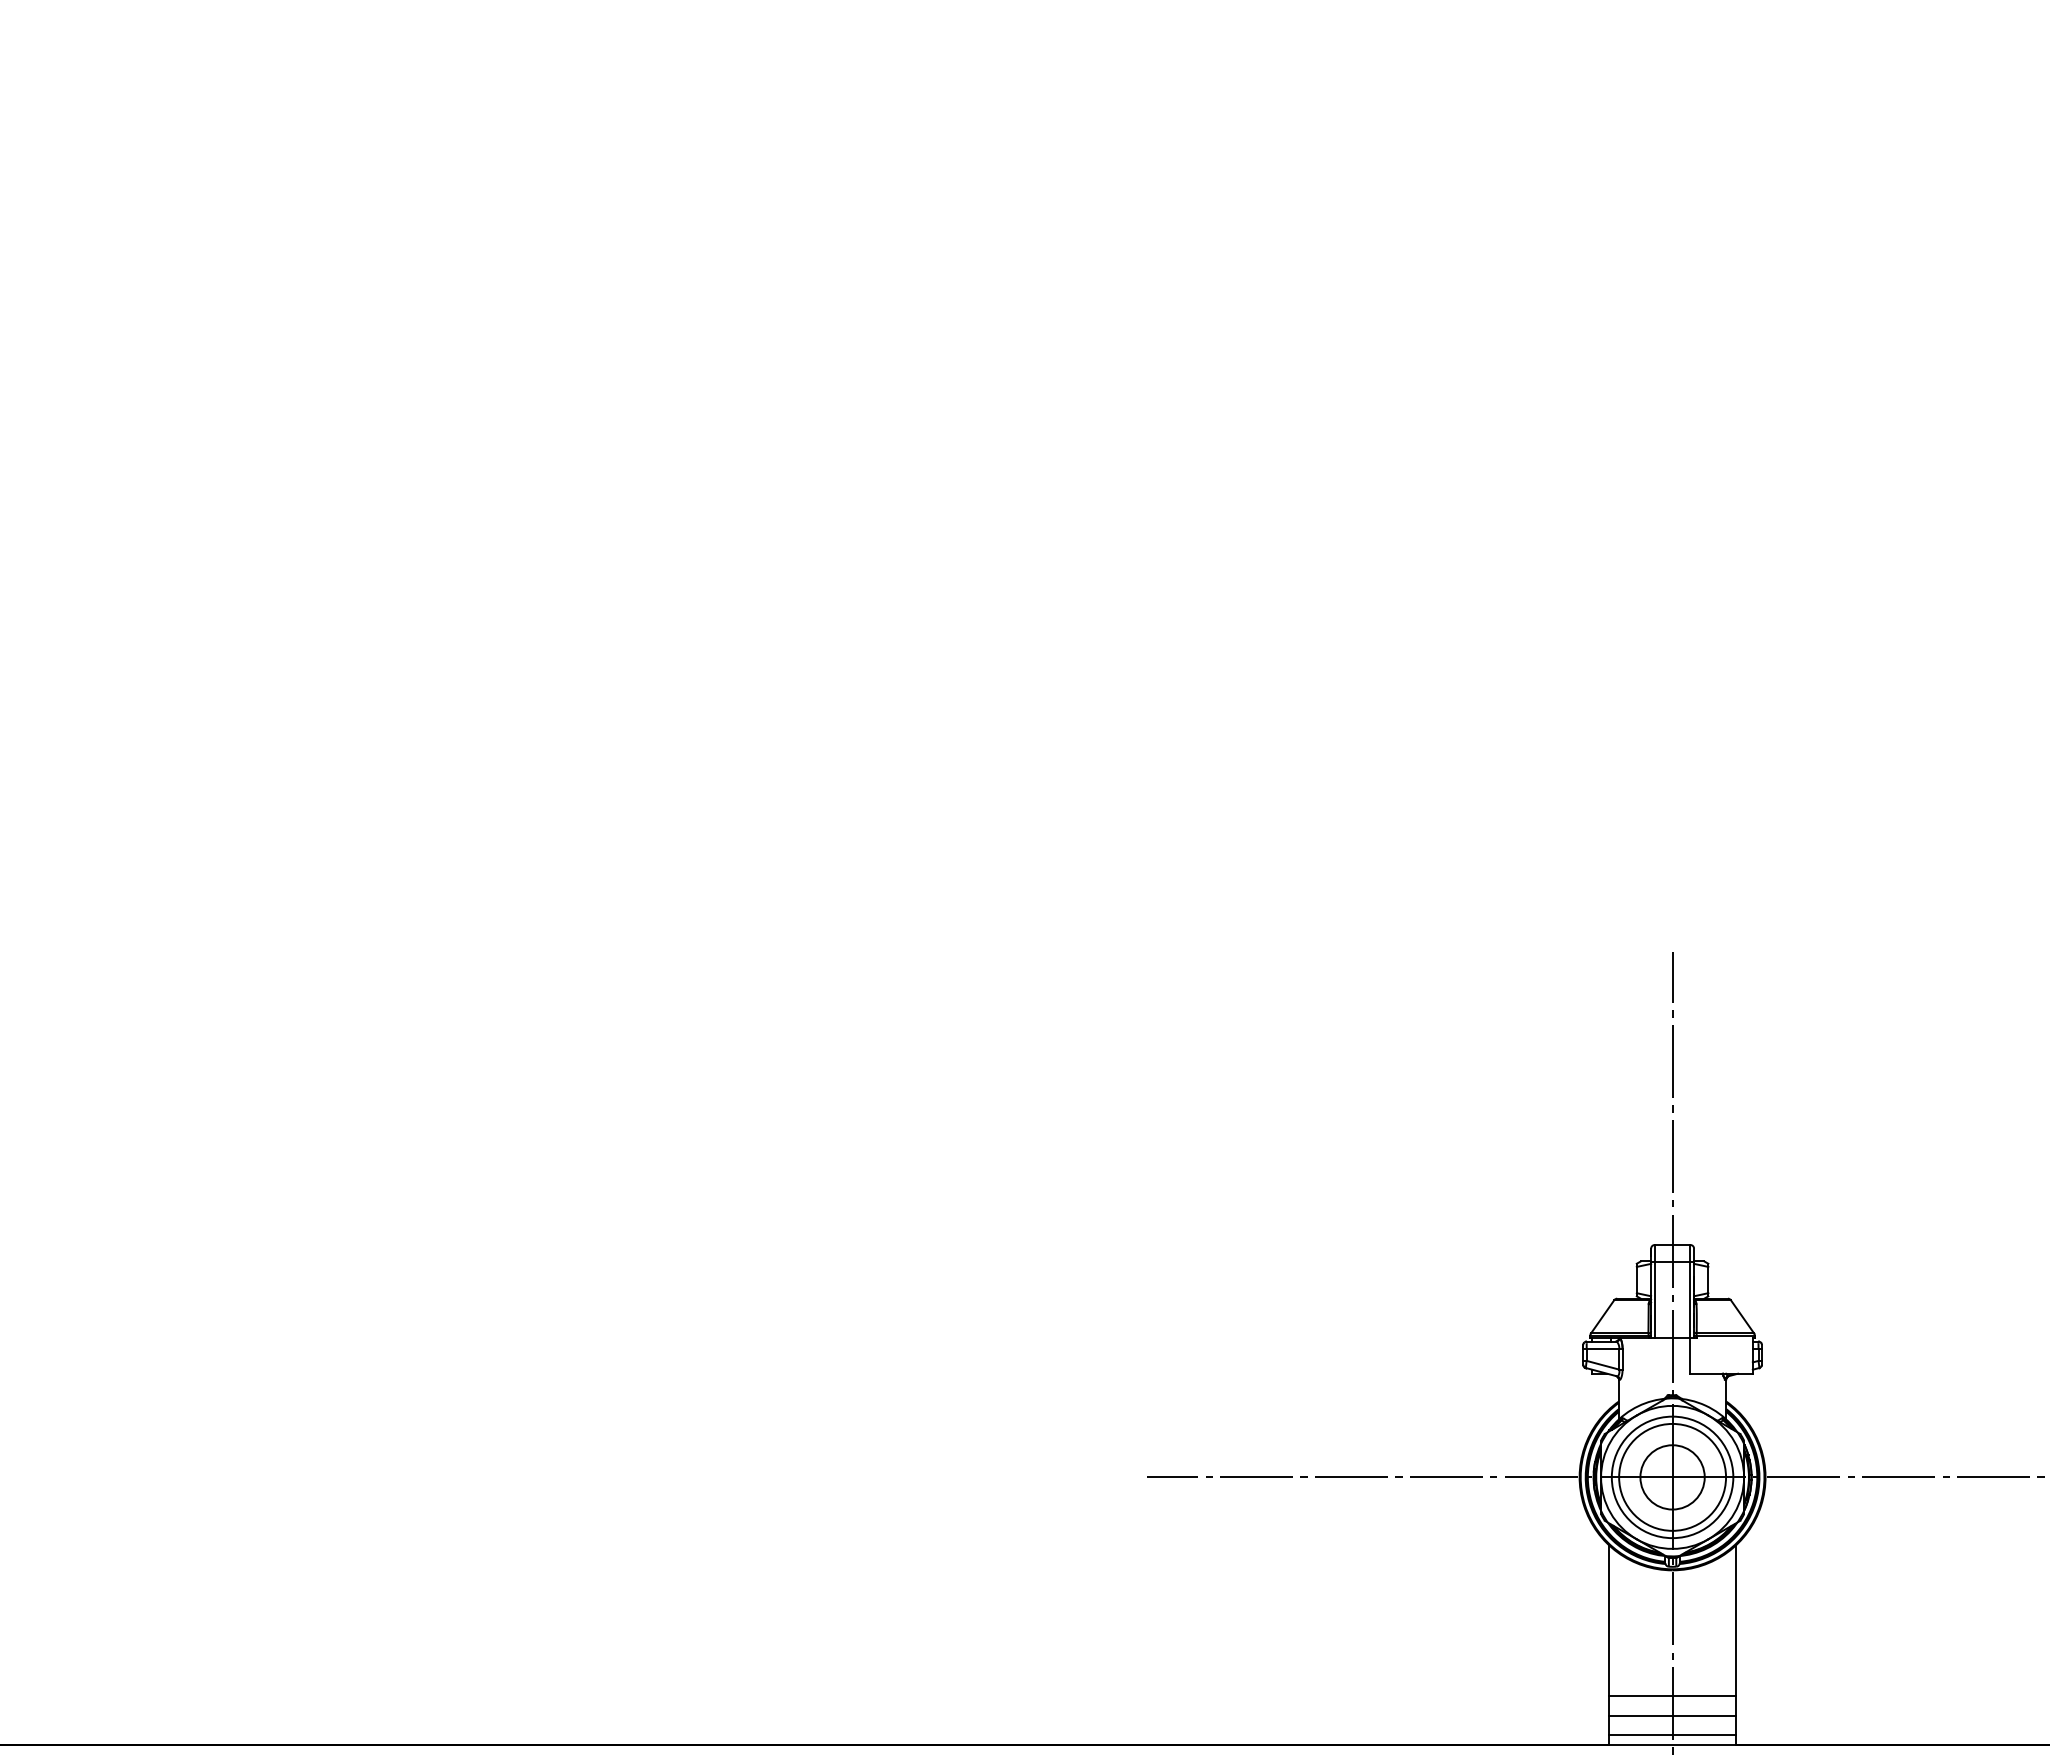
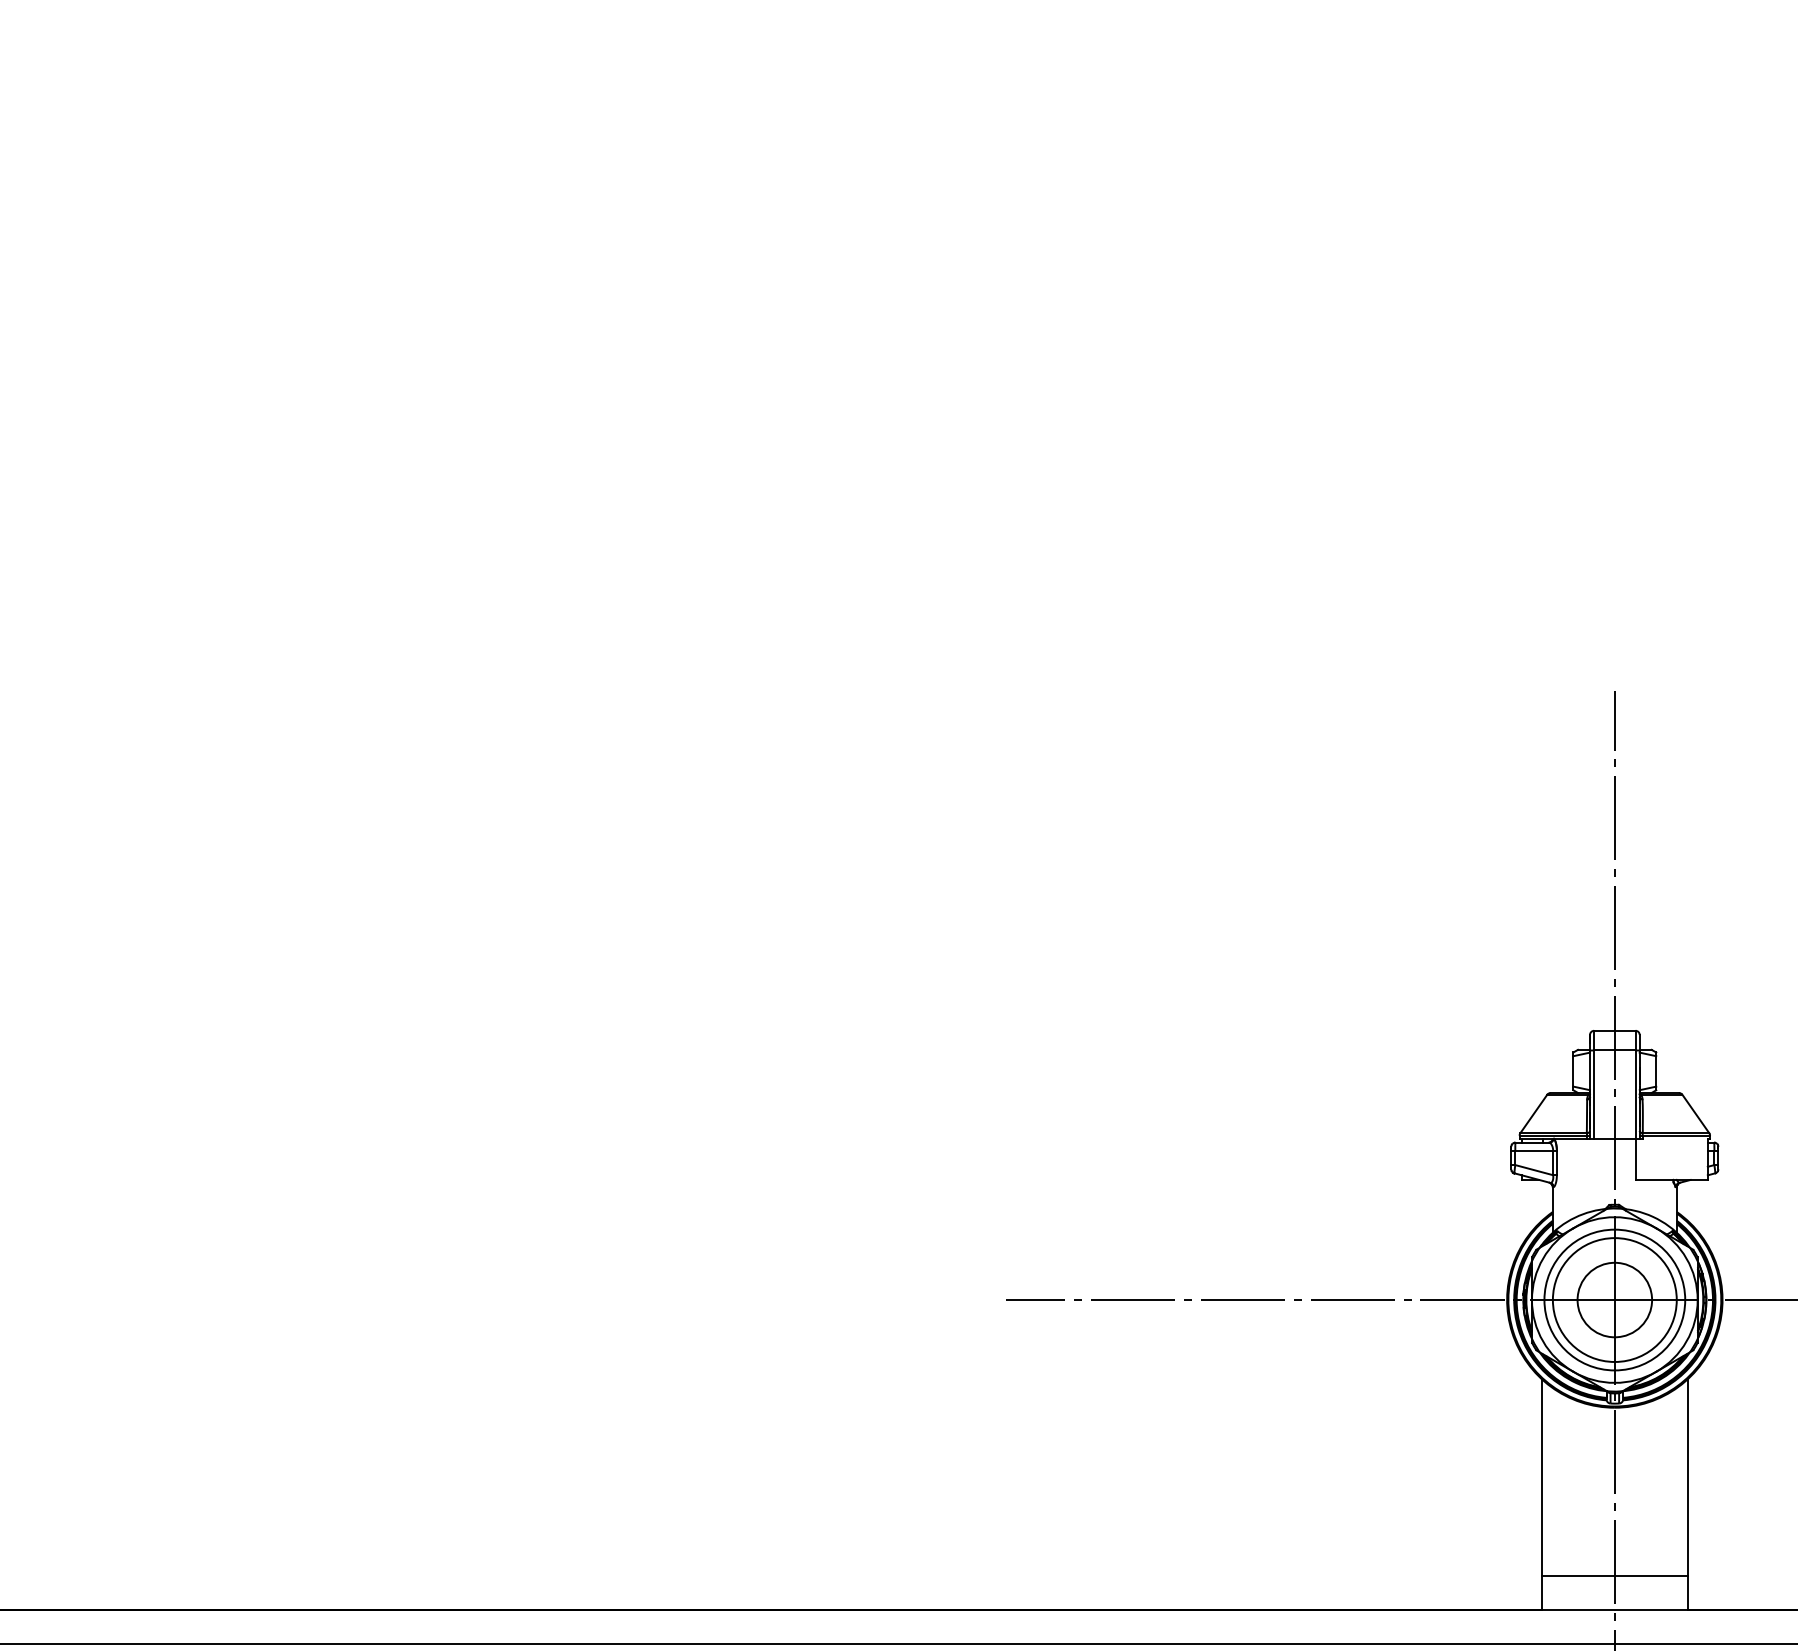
line: (1672, 1696) -> (1614, 1553), removed
line: (1672, 1735) -> (1614, 1599), removed

